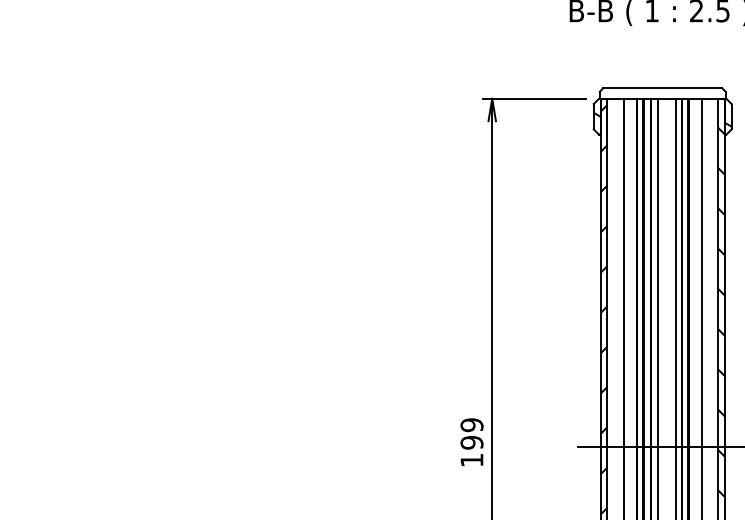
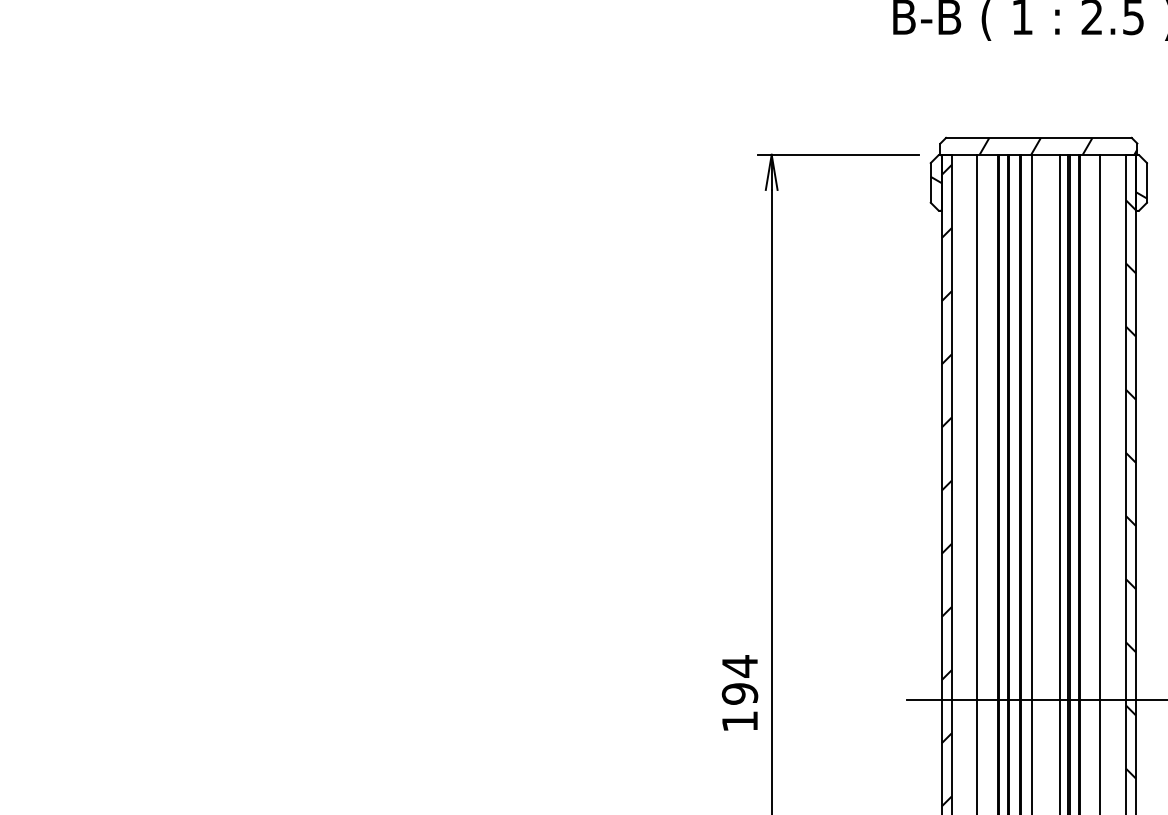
hatch: (674, 93) -> (1057, 146), added
text: (471, 424) -> (739, 665), 199 -> 194

